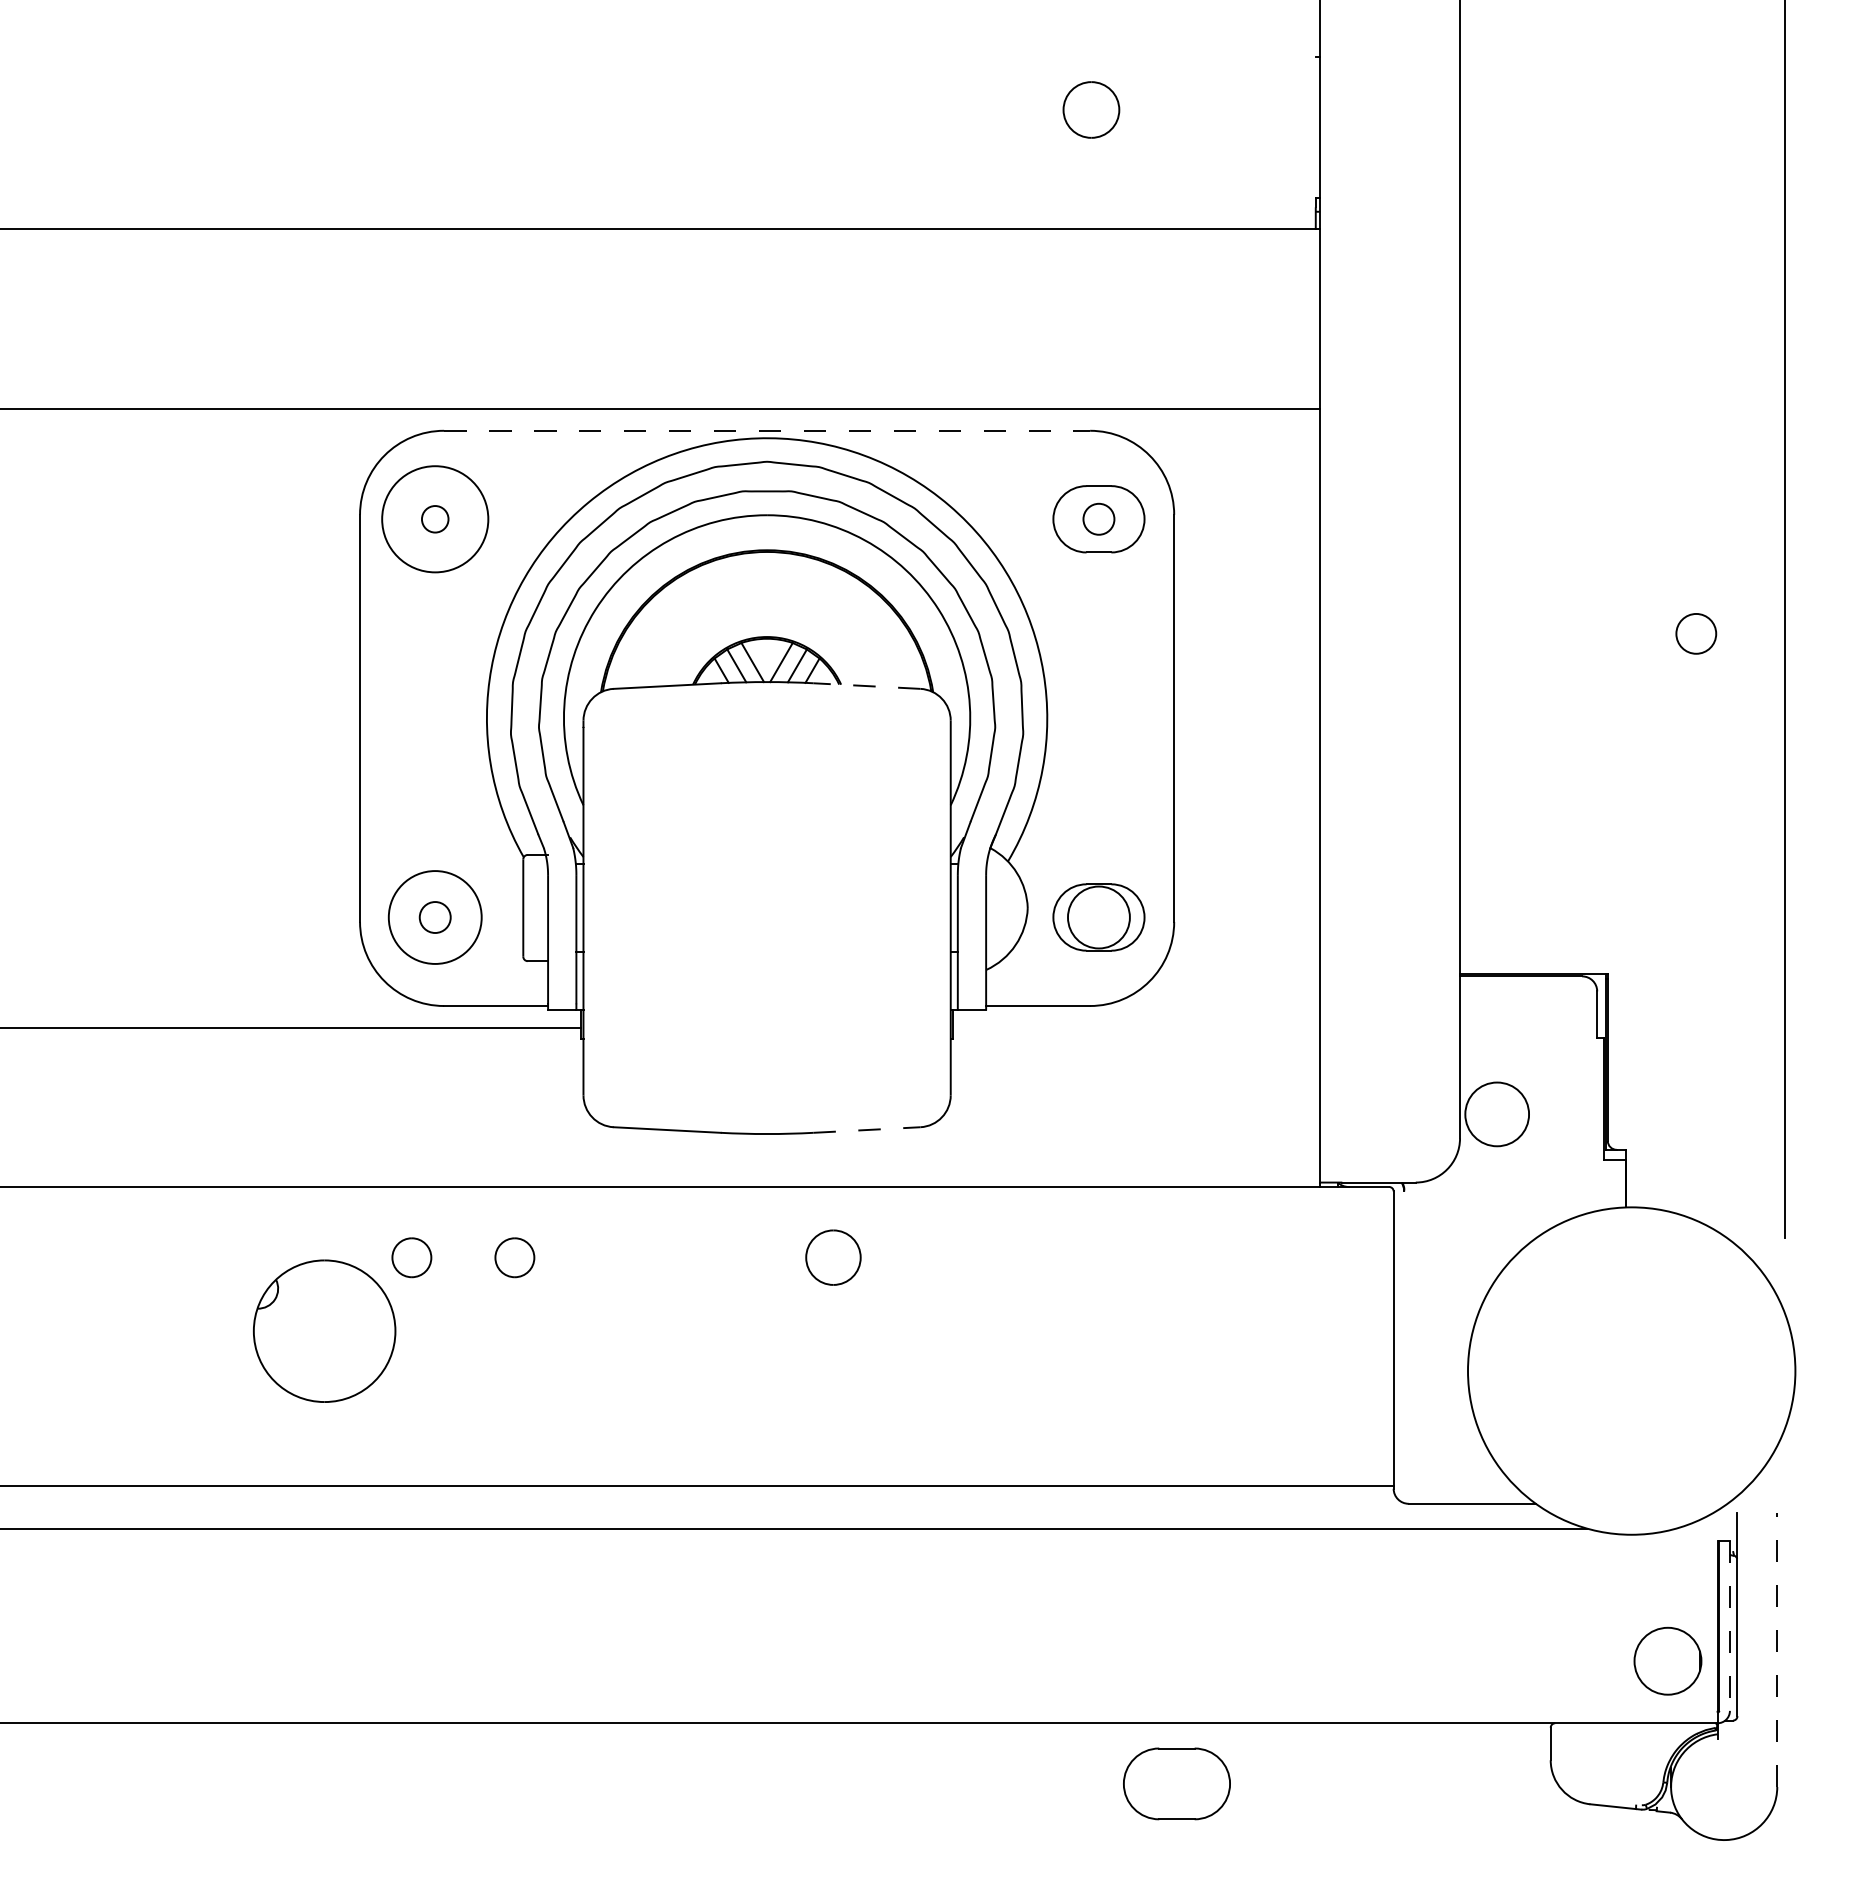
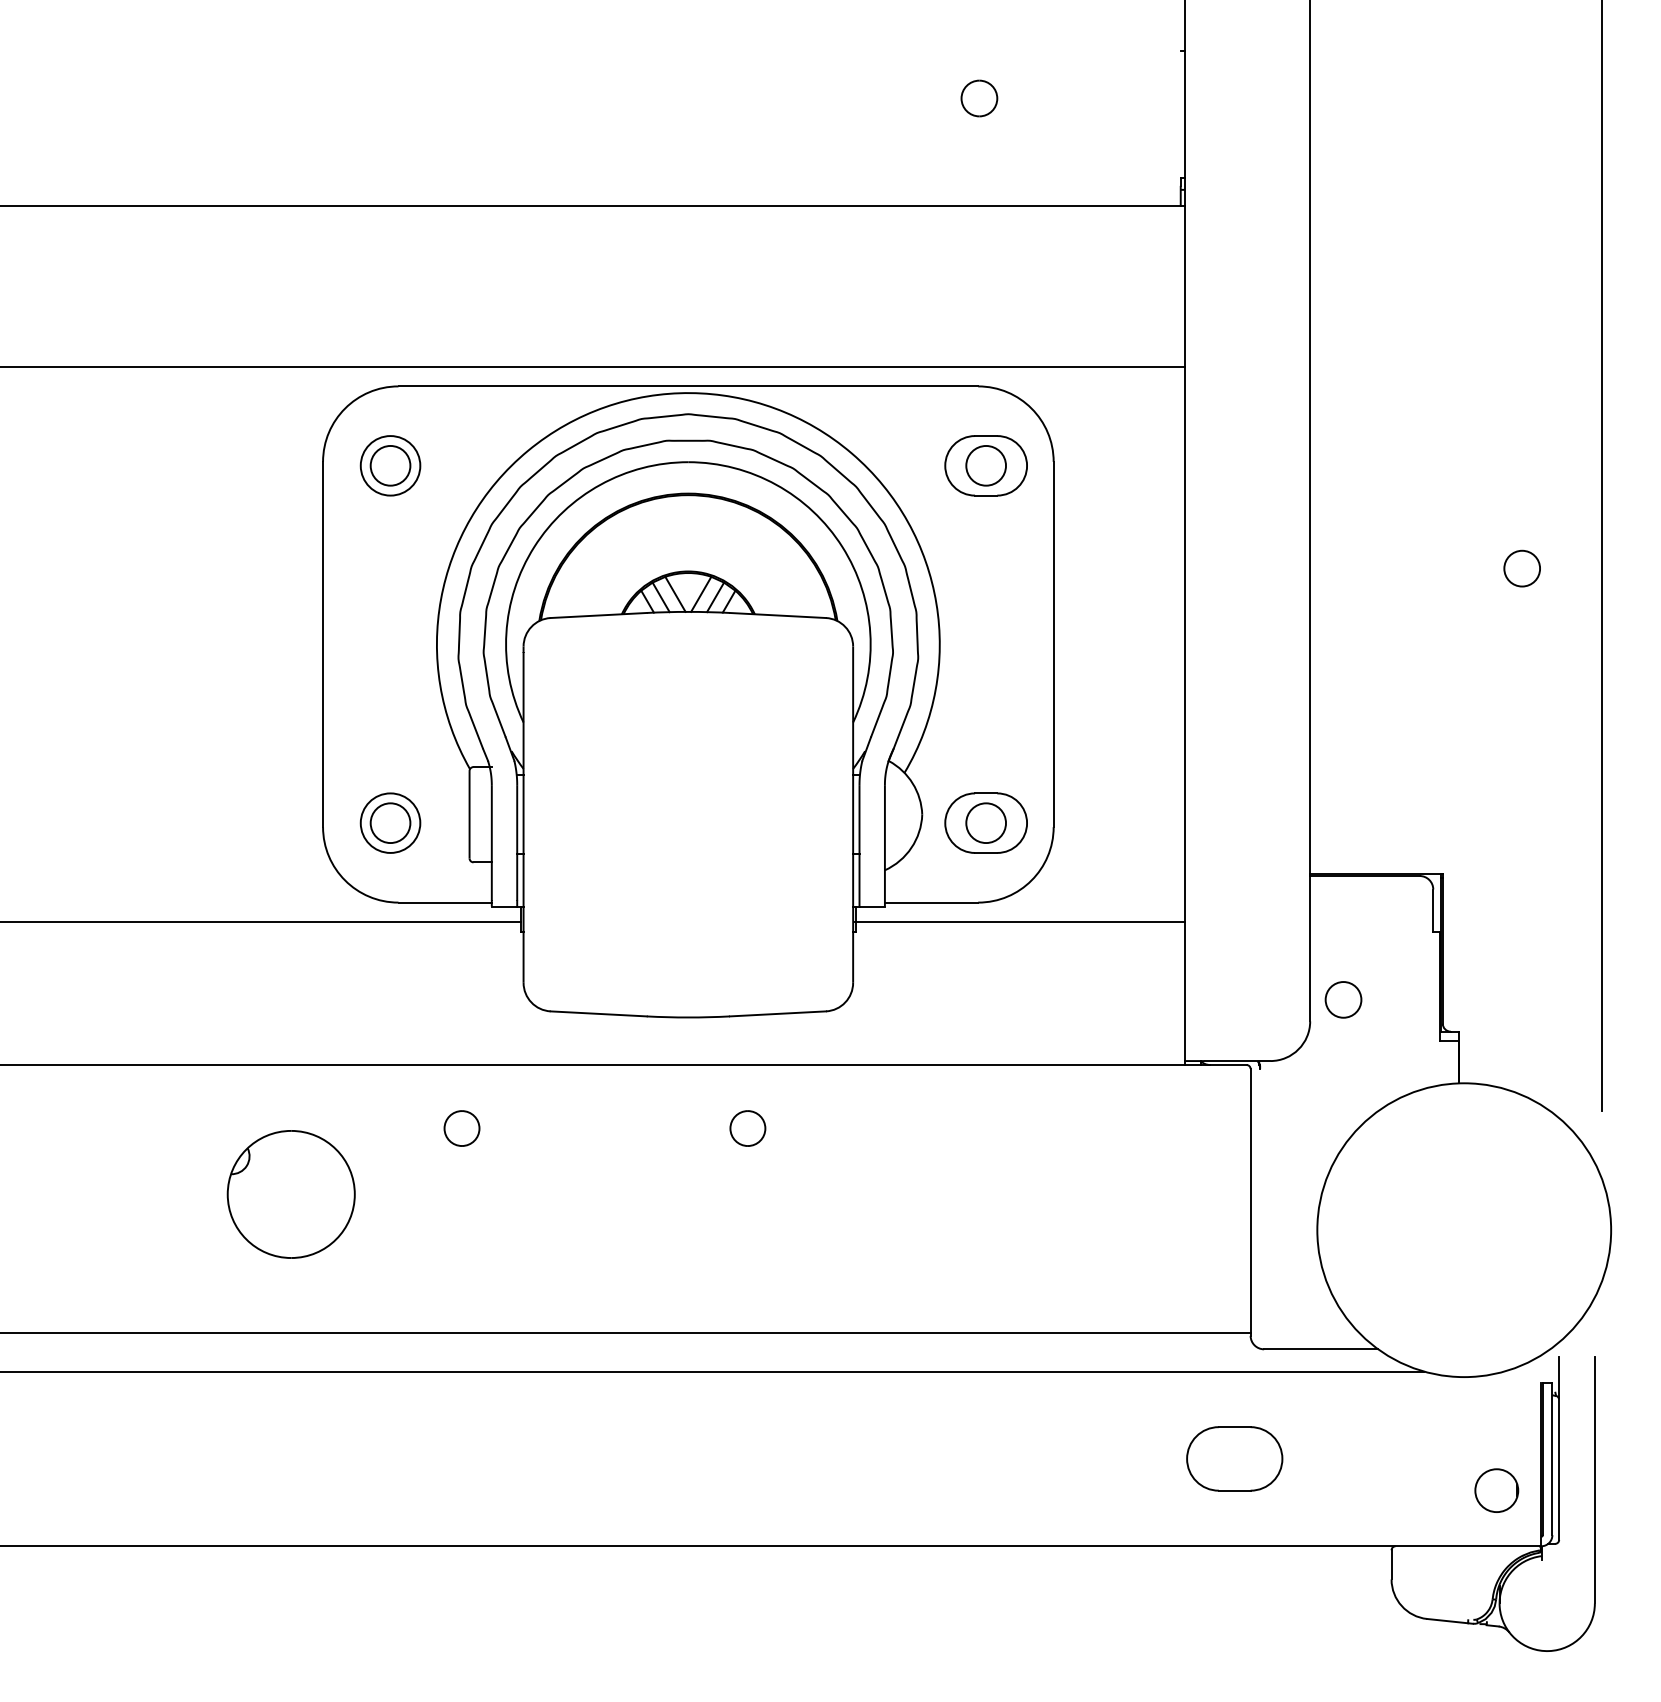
part: (1091, 109) -> (979, 98), size x0.71
line: (767, 430) -> (688, 386), dashed -> solid
circle: (435, 519) -> (390, 466), size x0.62
circle: (435, 519) -> (390, 466), size x1.67
circle: (1098, 519) -> (985, 466), size x1.43
line: (866, 686) -> (777, 615), dashed -> solid
circle: (435, 917) -> (390, 823), size x0.71
circle: (435, 917) -> (390, 823), size x1.43
circle: (1098, 917) -> (985, 823), size x0.71
line: (1136, 1028) -> (1019, 922), added
circle: (1497, 1114) -> (1343, 999), size x0.62
line: (866, 1130) -> (777, 1014), dashed -> solid
part: (411, 1257) -> (369, 1128), removed
part: (833, 1257) -> (747, 1128), size x0.71
line: (1729, 1625) -> (1552, 1458), dashed -> solid
line: (1777, 1649) -> (1595, 1480), dashed -> solid
part: (1667, 1661) -> (1496, 1490), size x0.71
part: (1176, 1783) -> (1234, 1458), moved

